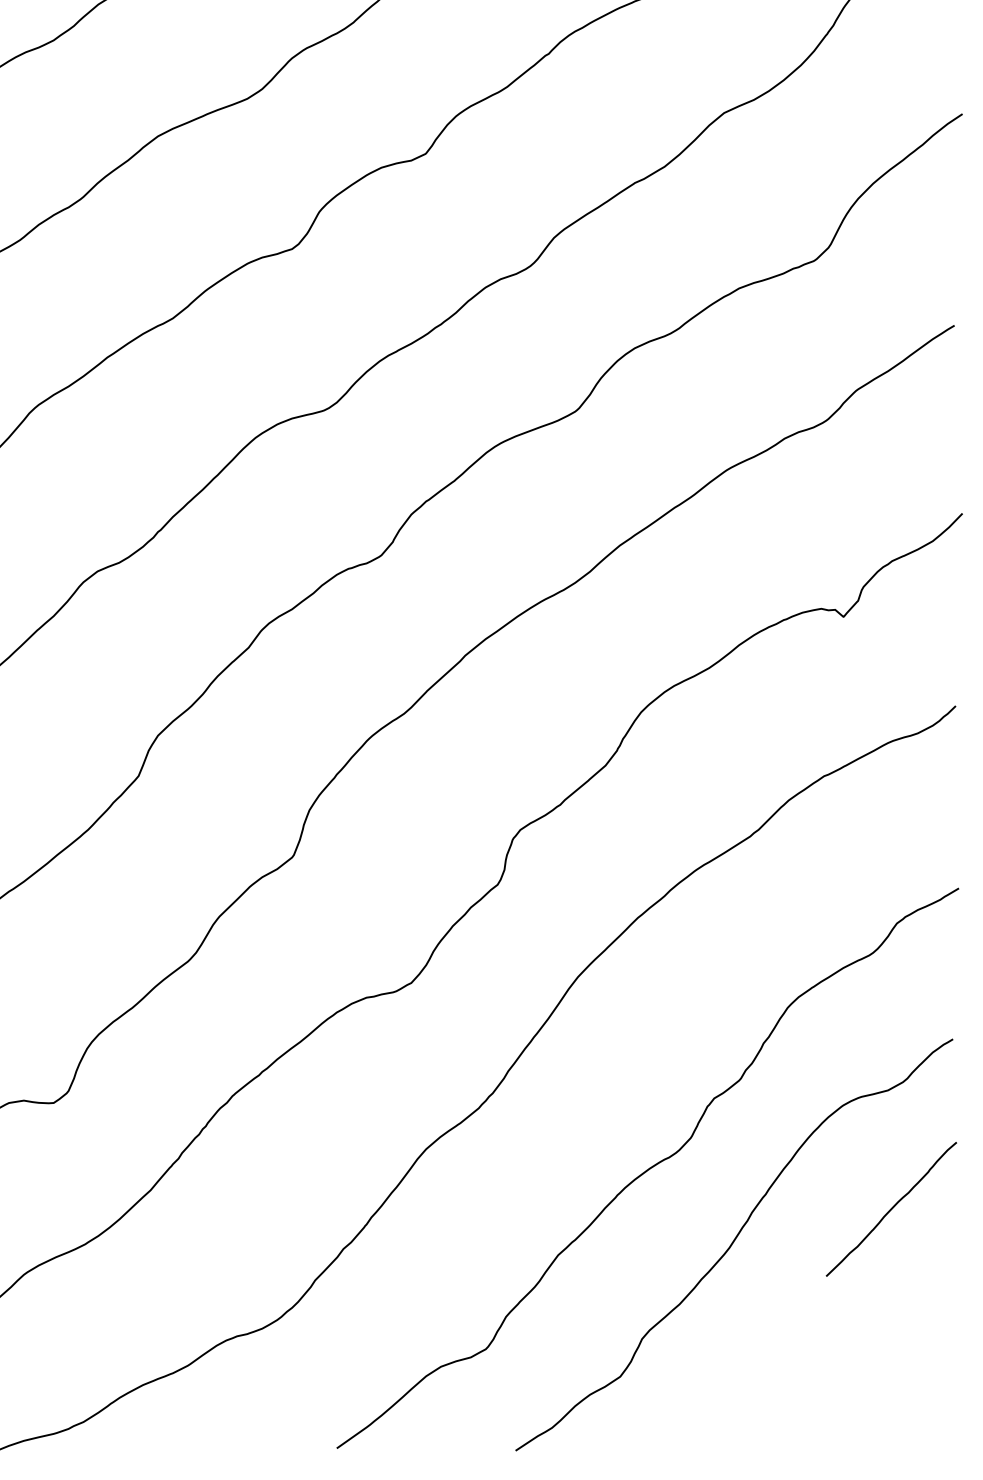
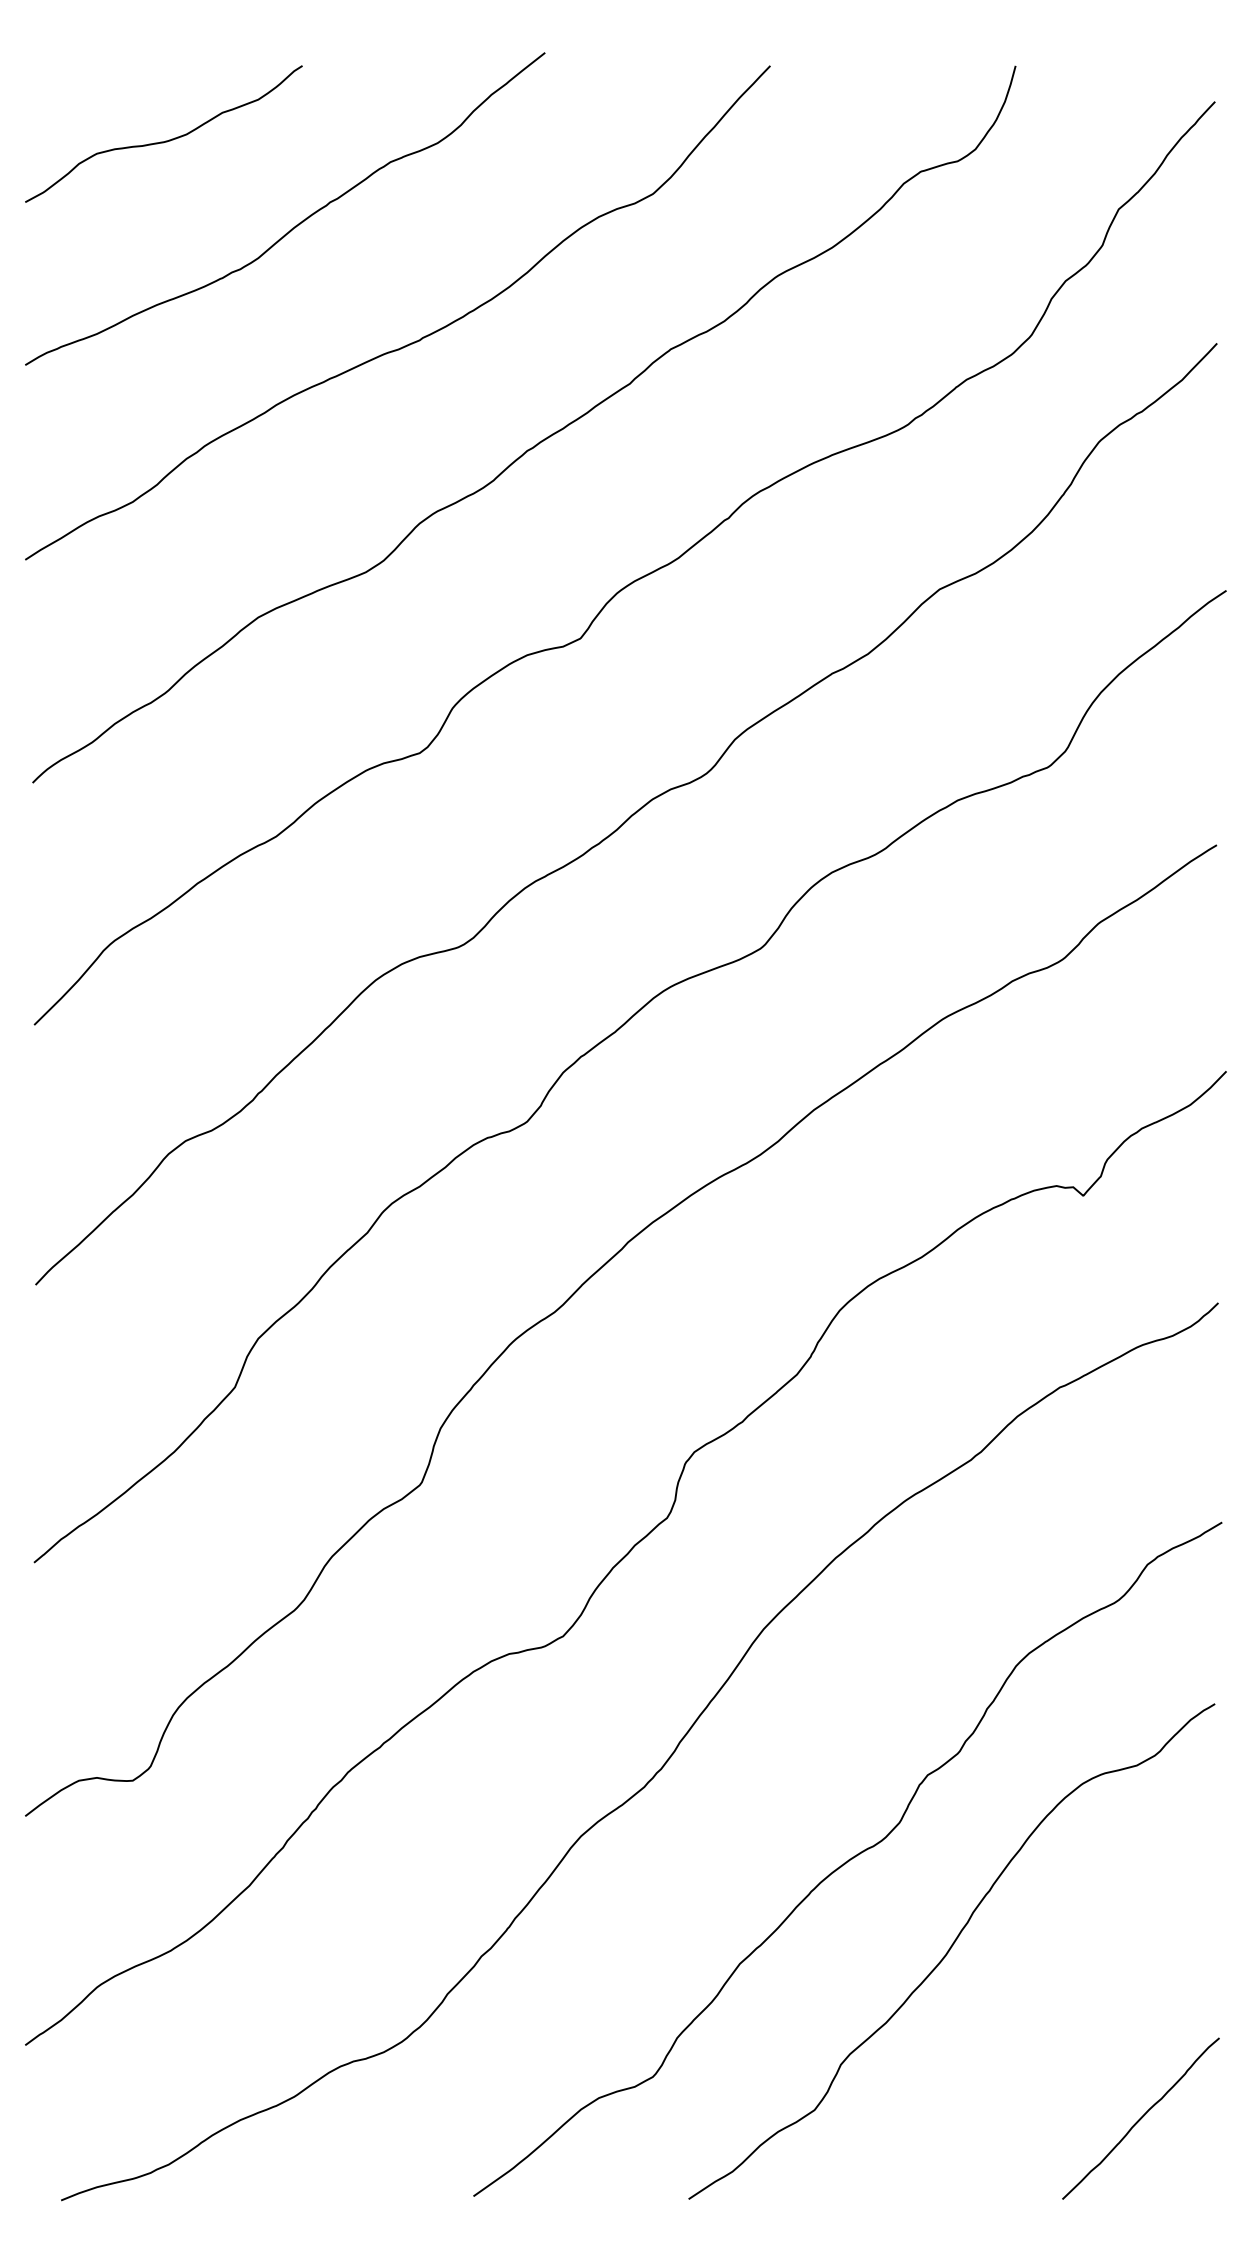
curve: (891, 1209) -> (1140, 2118), moved

